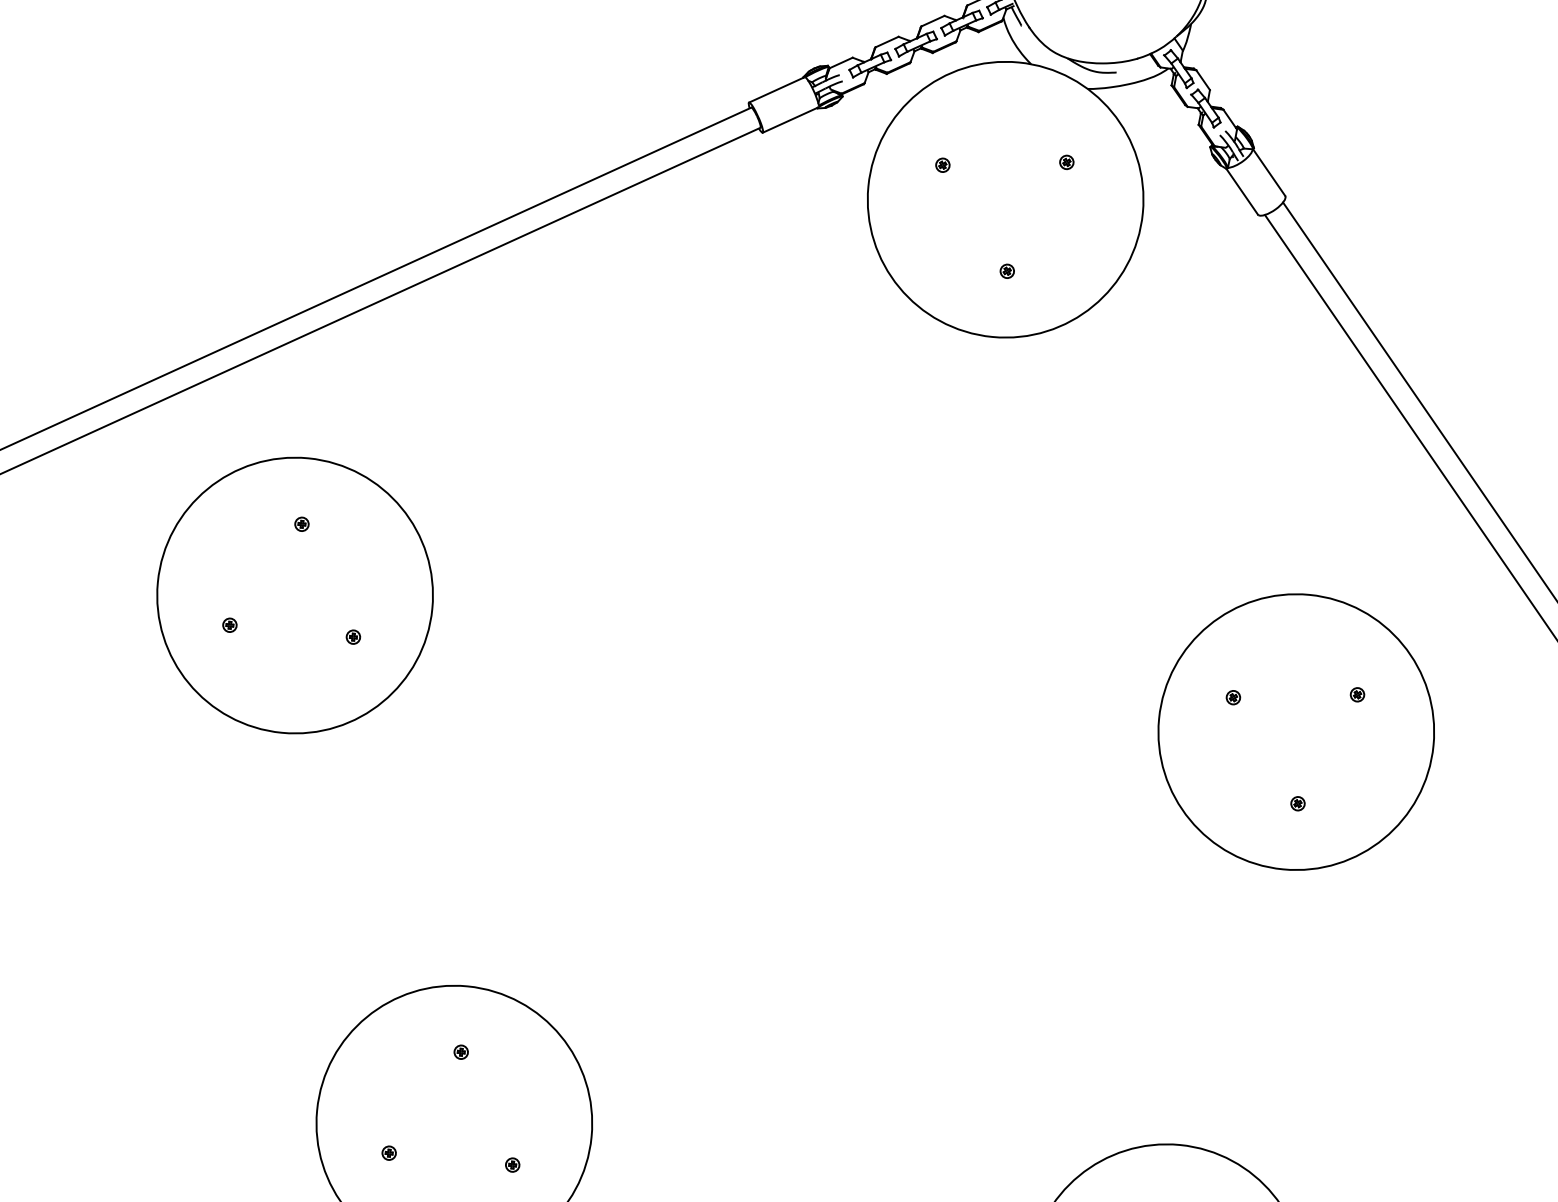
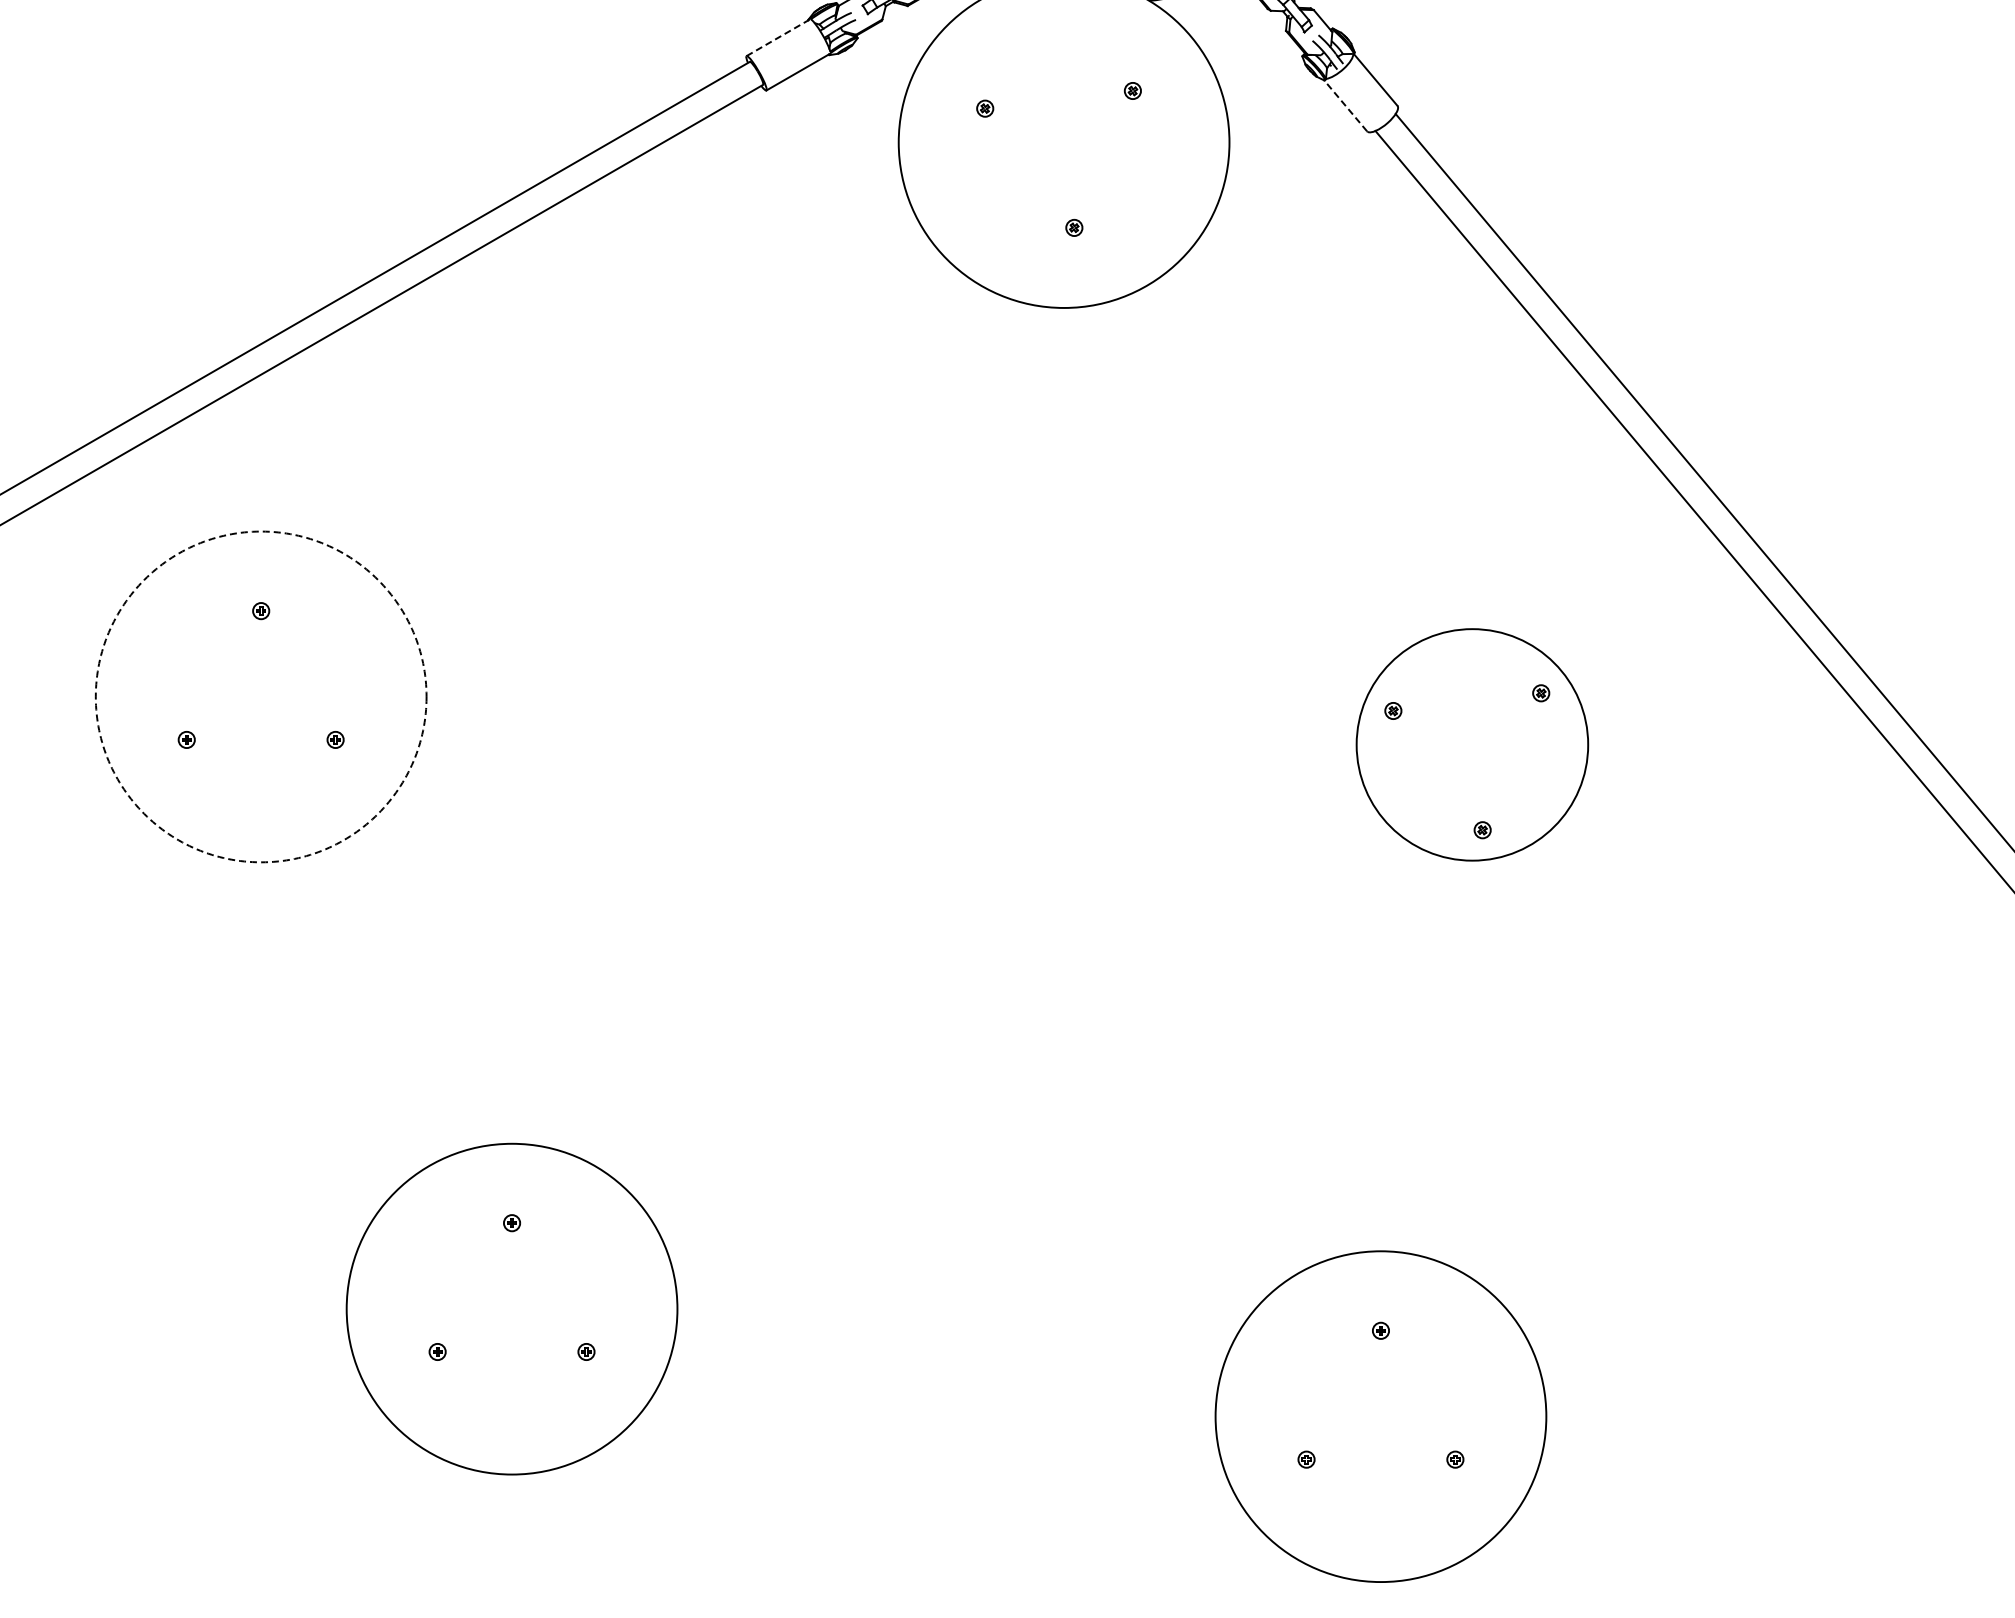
line: (777, 89) -> (778, 37), solid -> dashed
line: (1242, 191) -> (1345, 105), solid -> dashed
circle: (294, 595) -> (260, 696), solid -> dashed
circle: (1296, 731) -> (1472, 744), size x0.7

